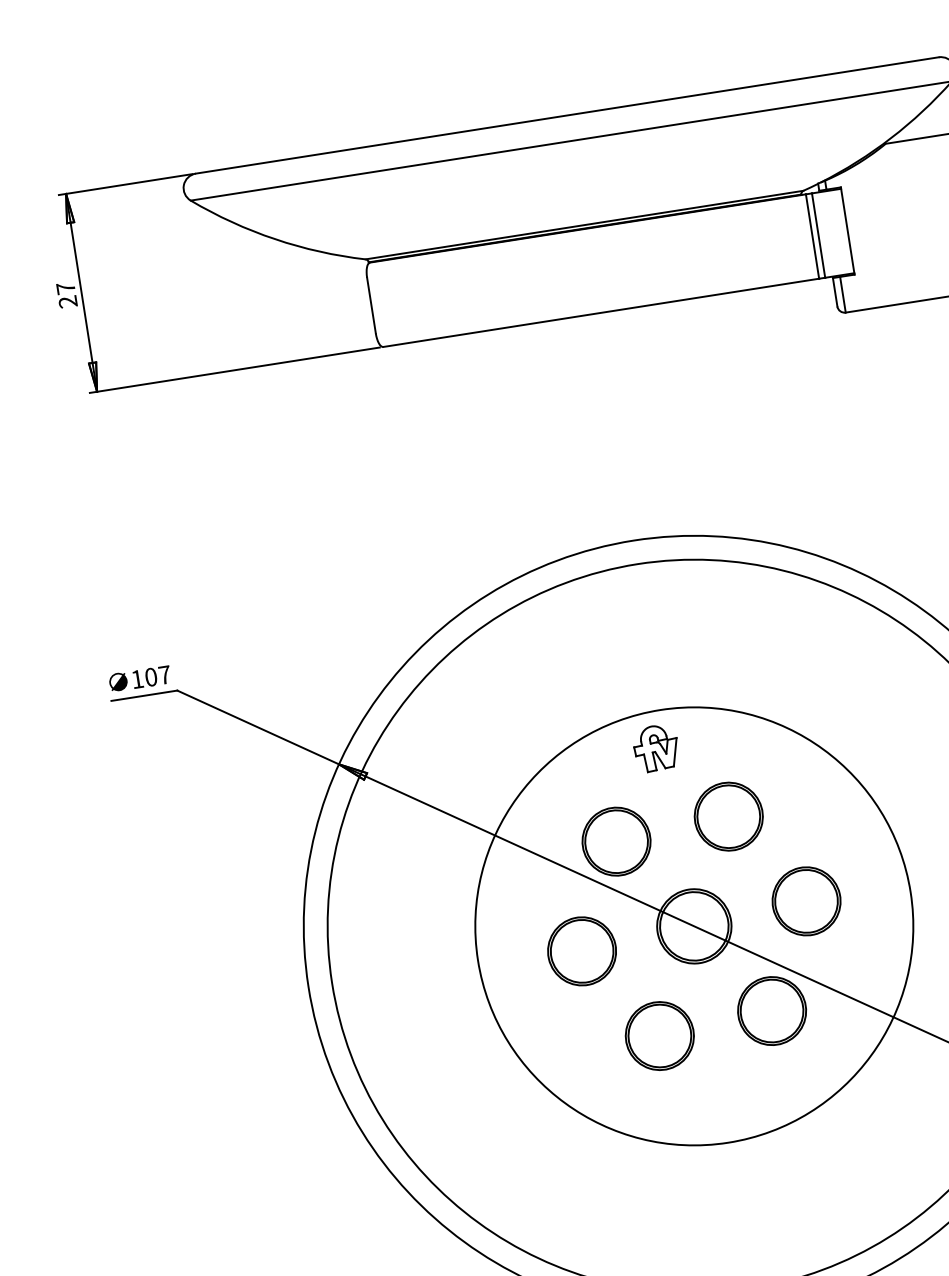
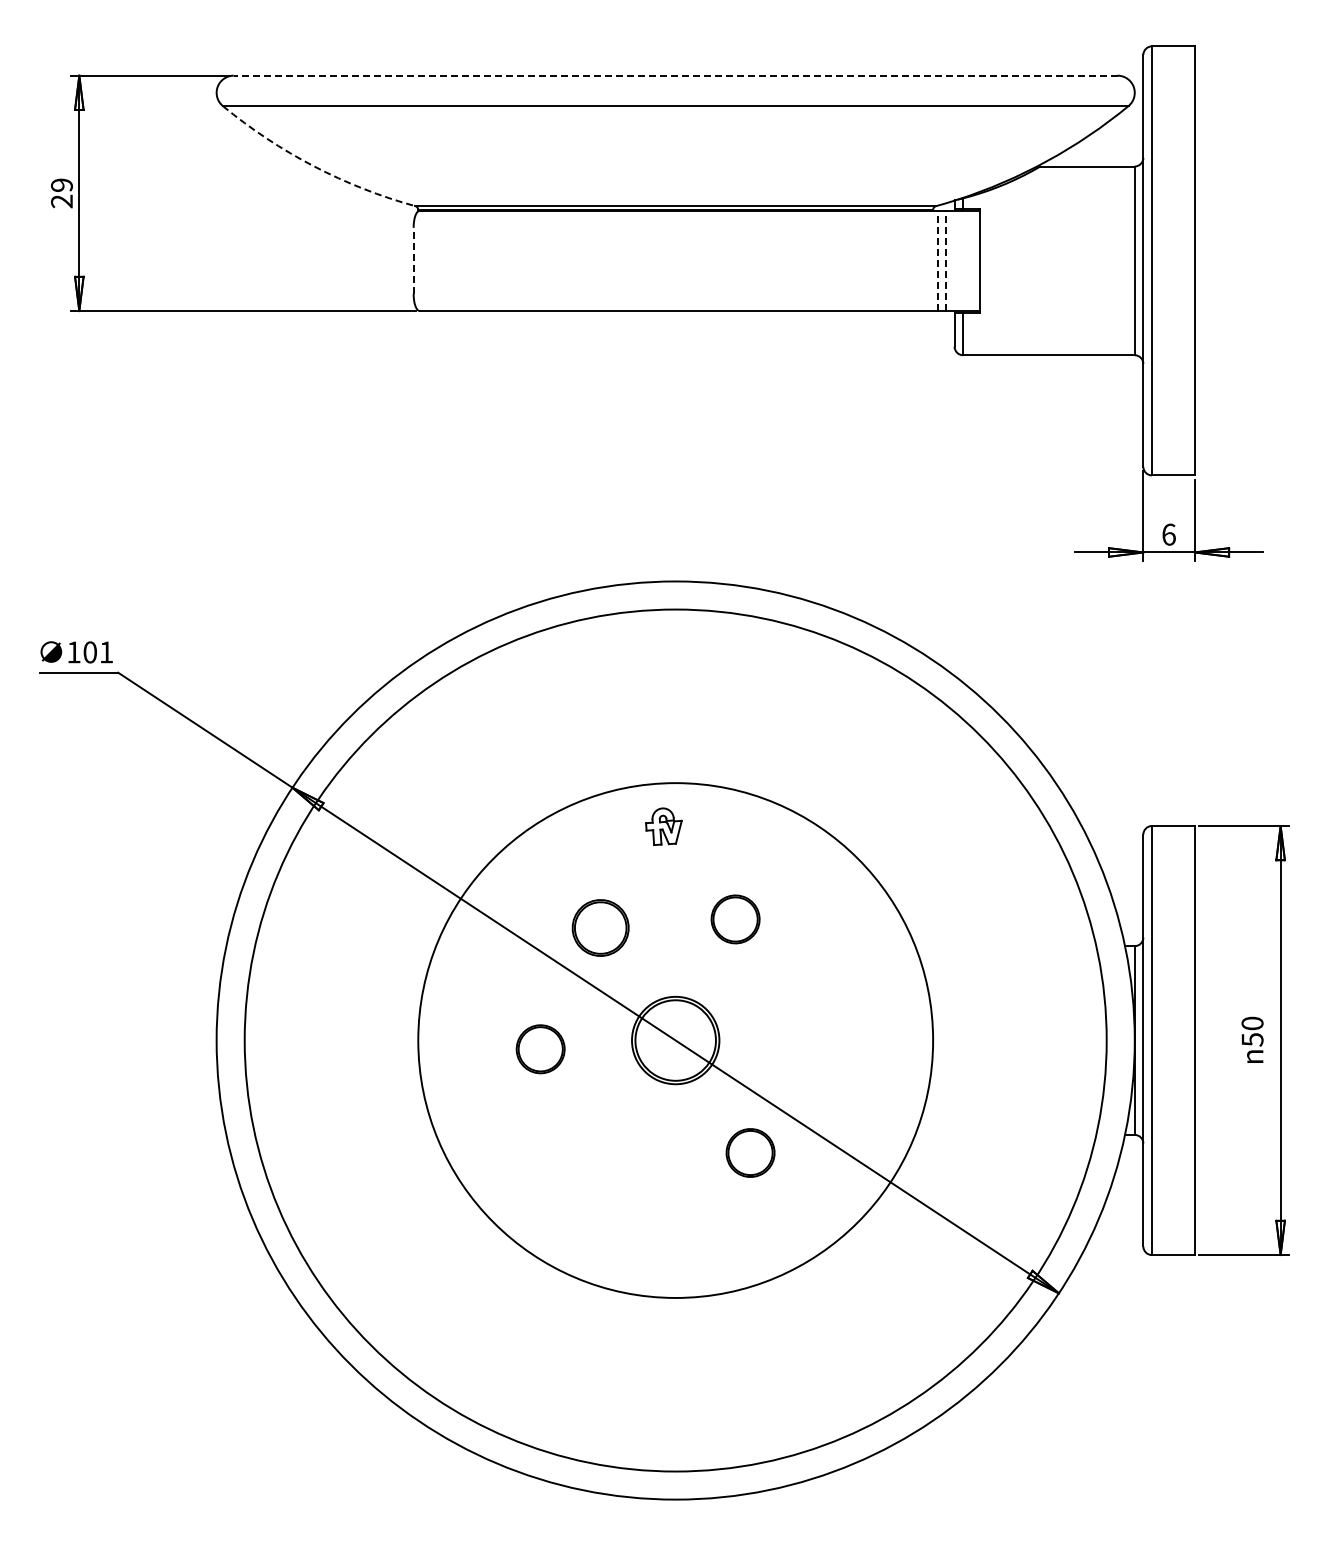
line: (567, 115) -> (675, 75), solid -> dashed
line: (818, 235) -> (945, 260), solid -> dashed
line: (812, 236) -> (938, 260), solid -> dashed
arc: (274, 239) -> (313, 166), solid -> dashed
text: (65, 287) -> (61, 184), 27 -> 29
line: (371, 305) -> (413, 260), solid -> dashed
text: (164, 675) -> (106, 652), 107 -> 101
part: (655, 748) -> (663, 826), size x0.7
part: (728, 816) -> (735, 919), size x0.6
part: (616, 841) -> (600, 927), size x0.7
part: (806, 901) -> (810, 1031), removed
part: (581, 951) -> (540, 1049), size x0.6
part: (771, 1010) -> (750, 1152), size x0.6
part: (659, 1035) -> (615, 1161), removed

